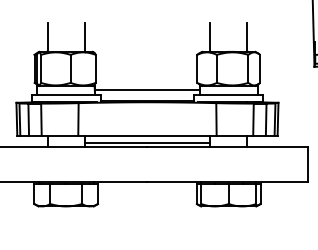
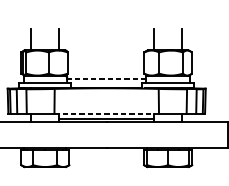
line: (146, 89) -> (105, 78), solid -> dashed
line: (147, 135) -> (106, 113), solid -> dashed

